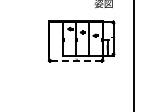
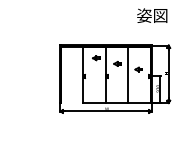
line: (76, 60) -> (106, 110), dashed -> solid

